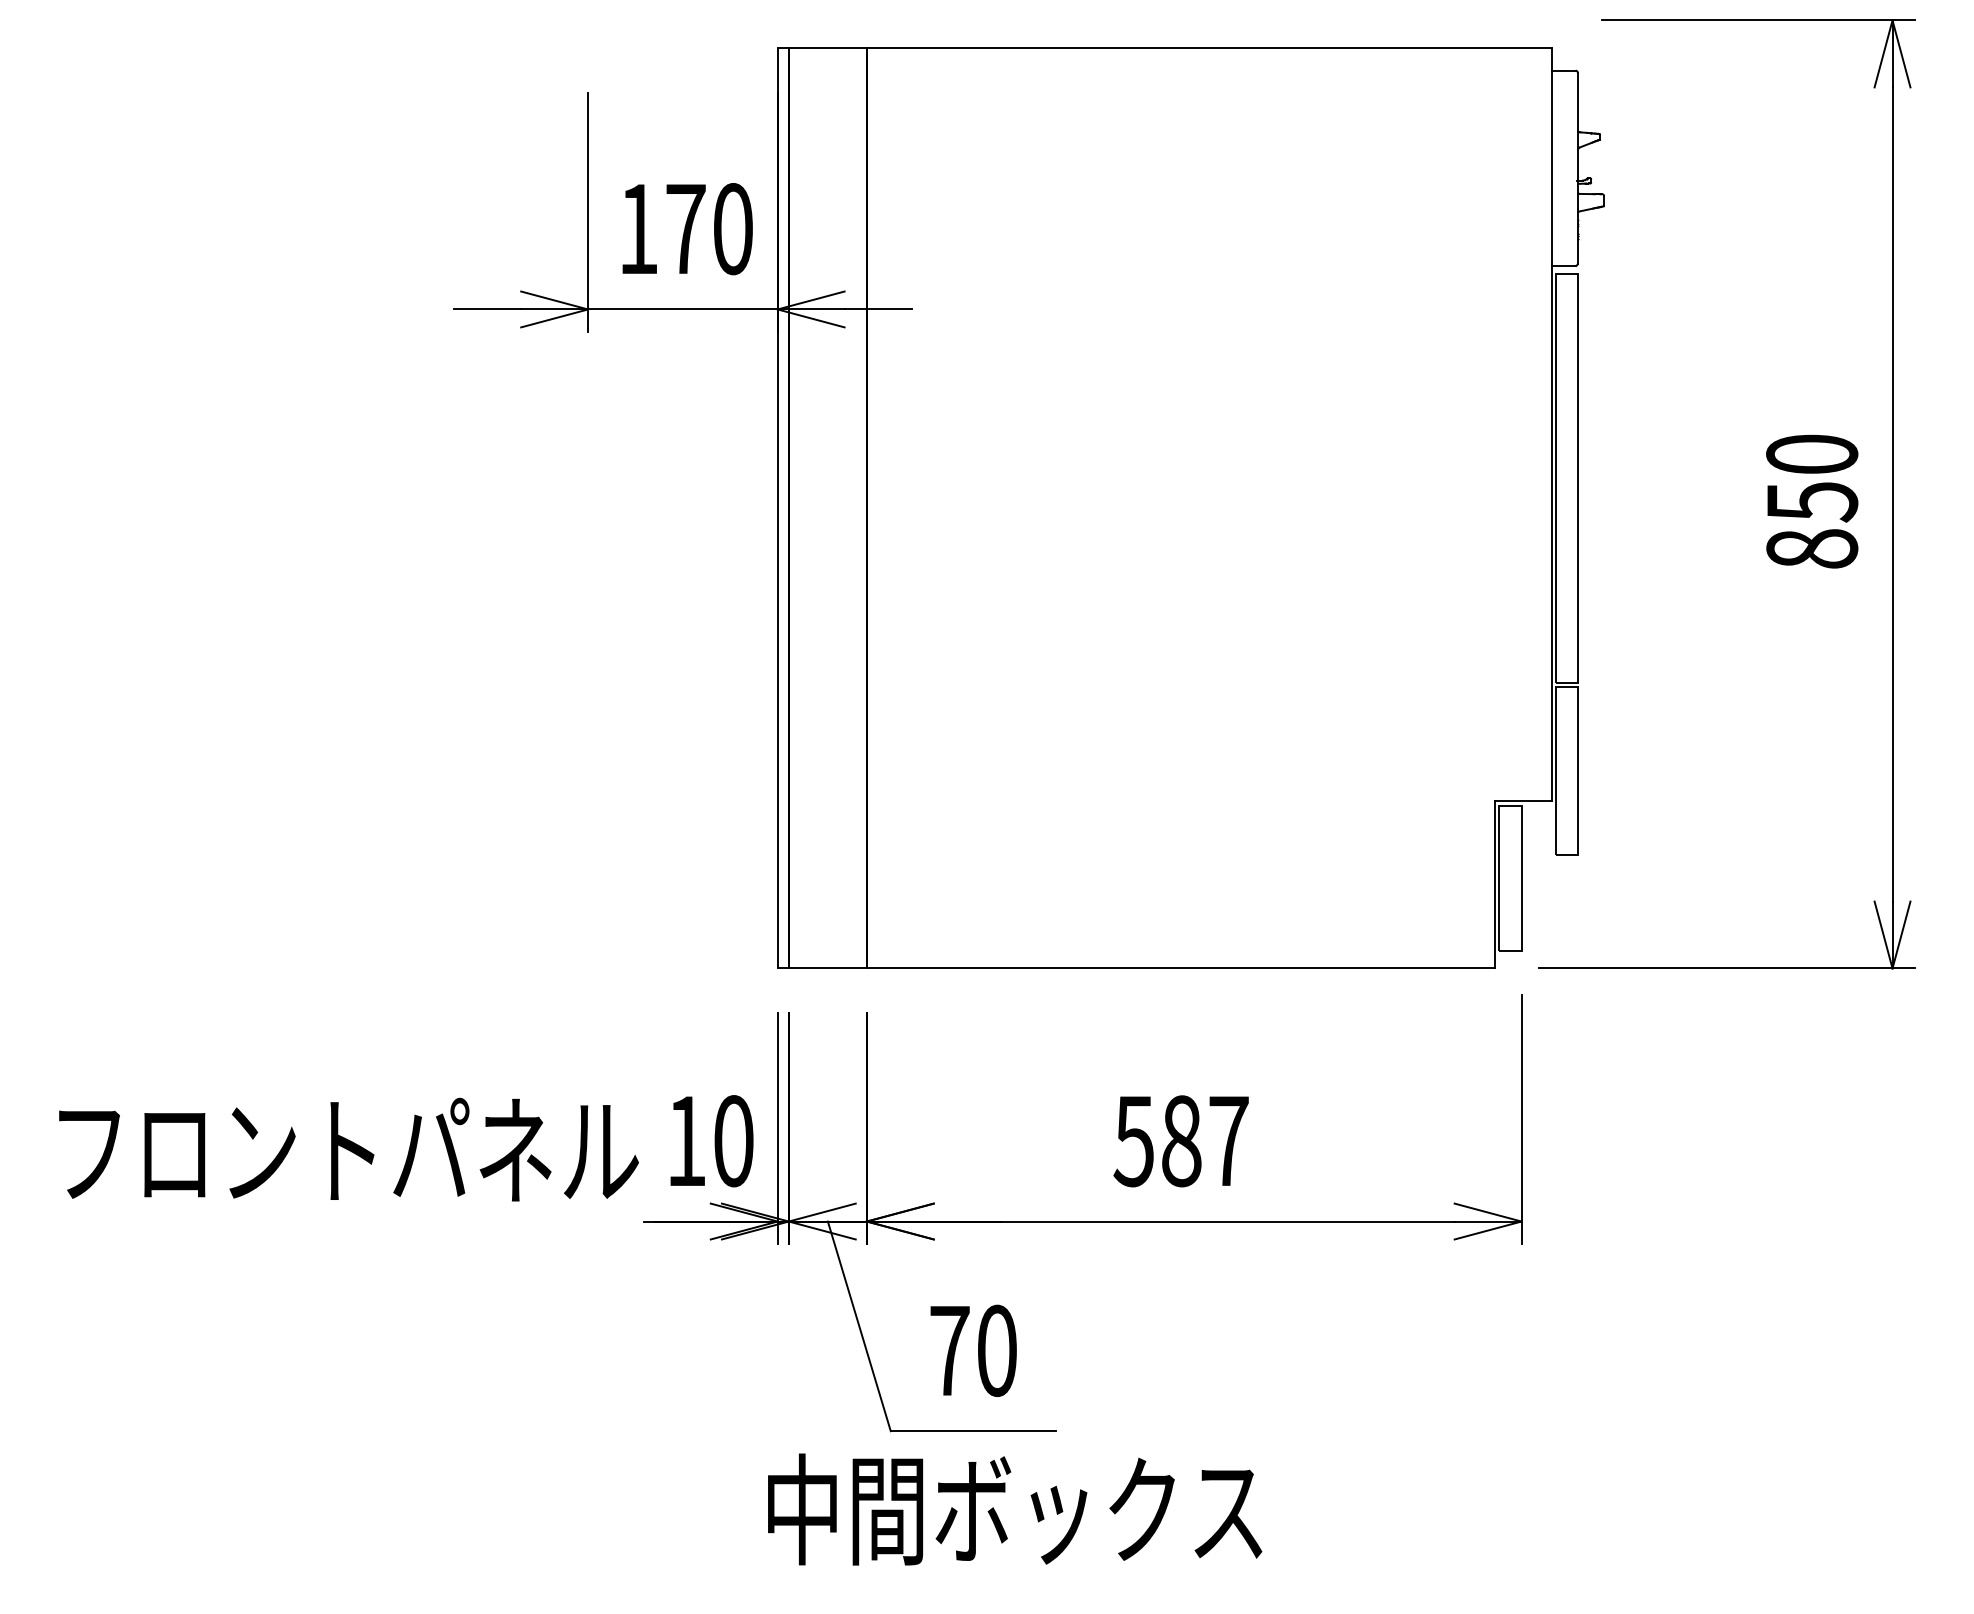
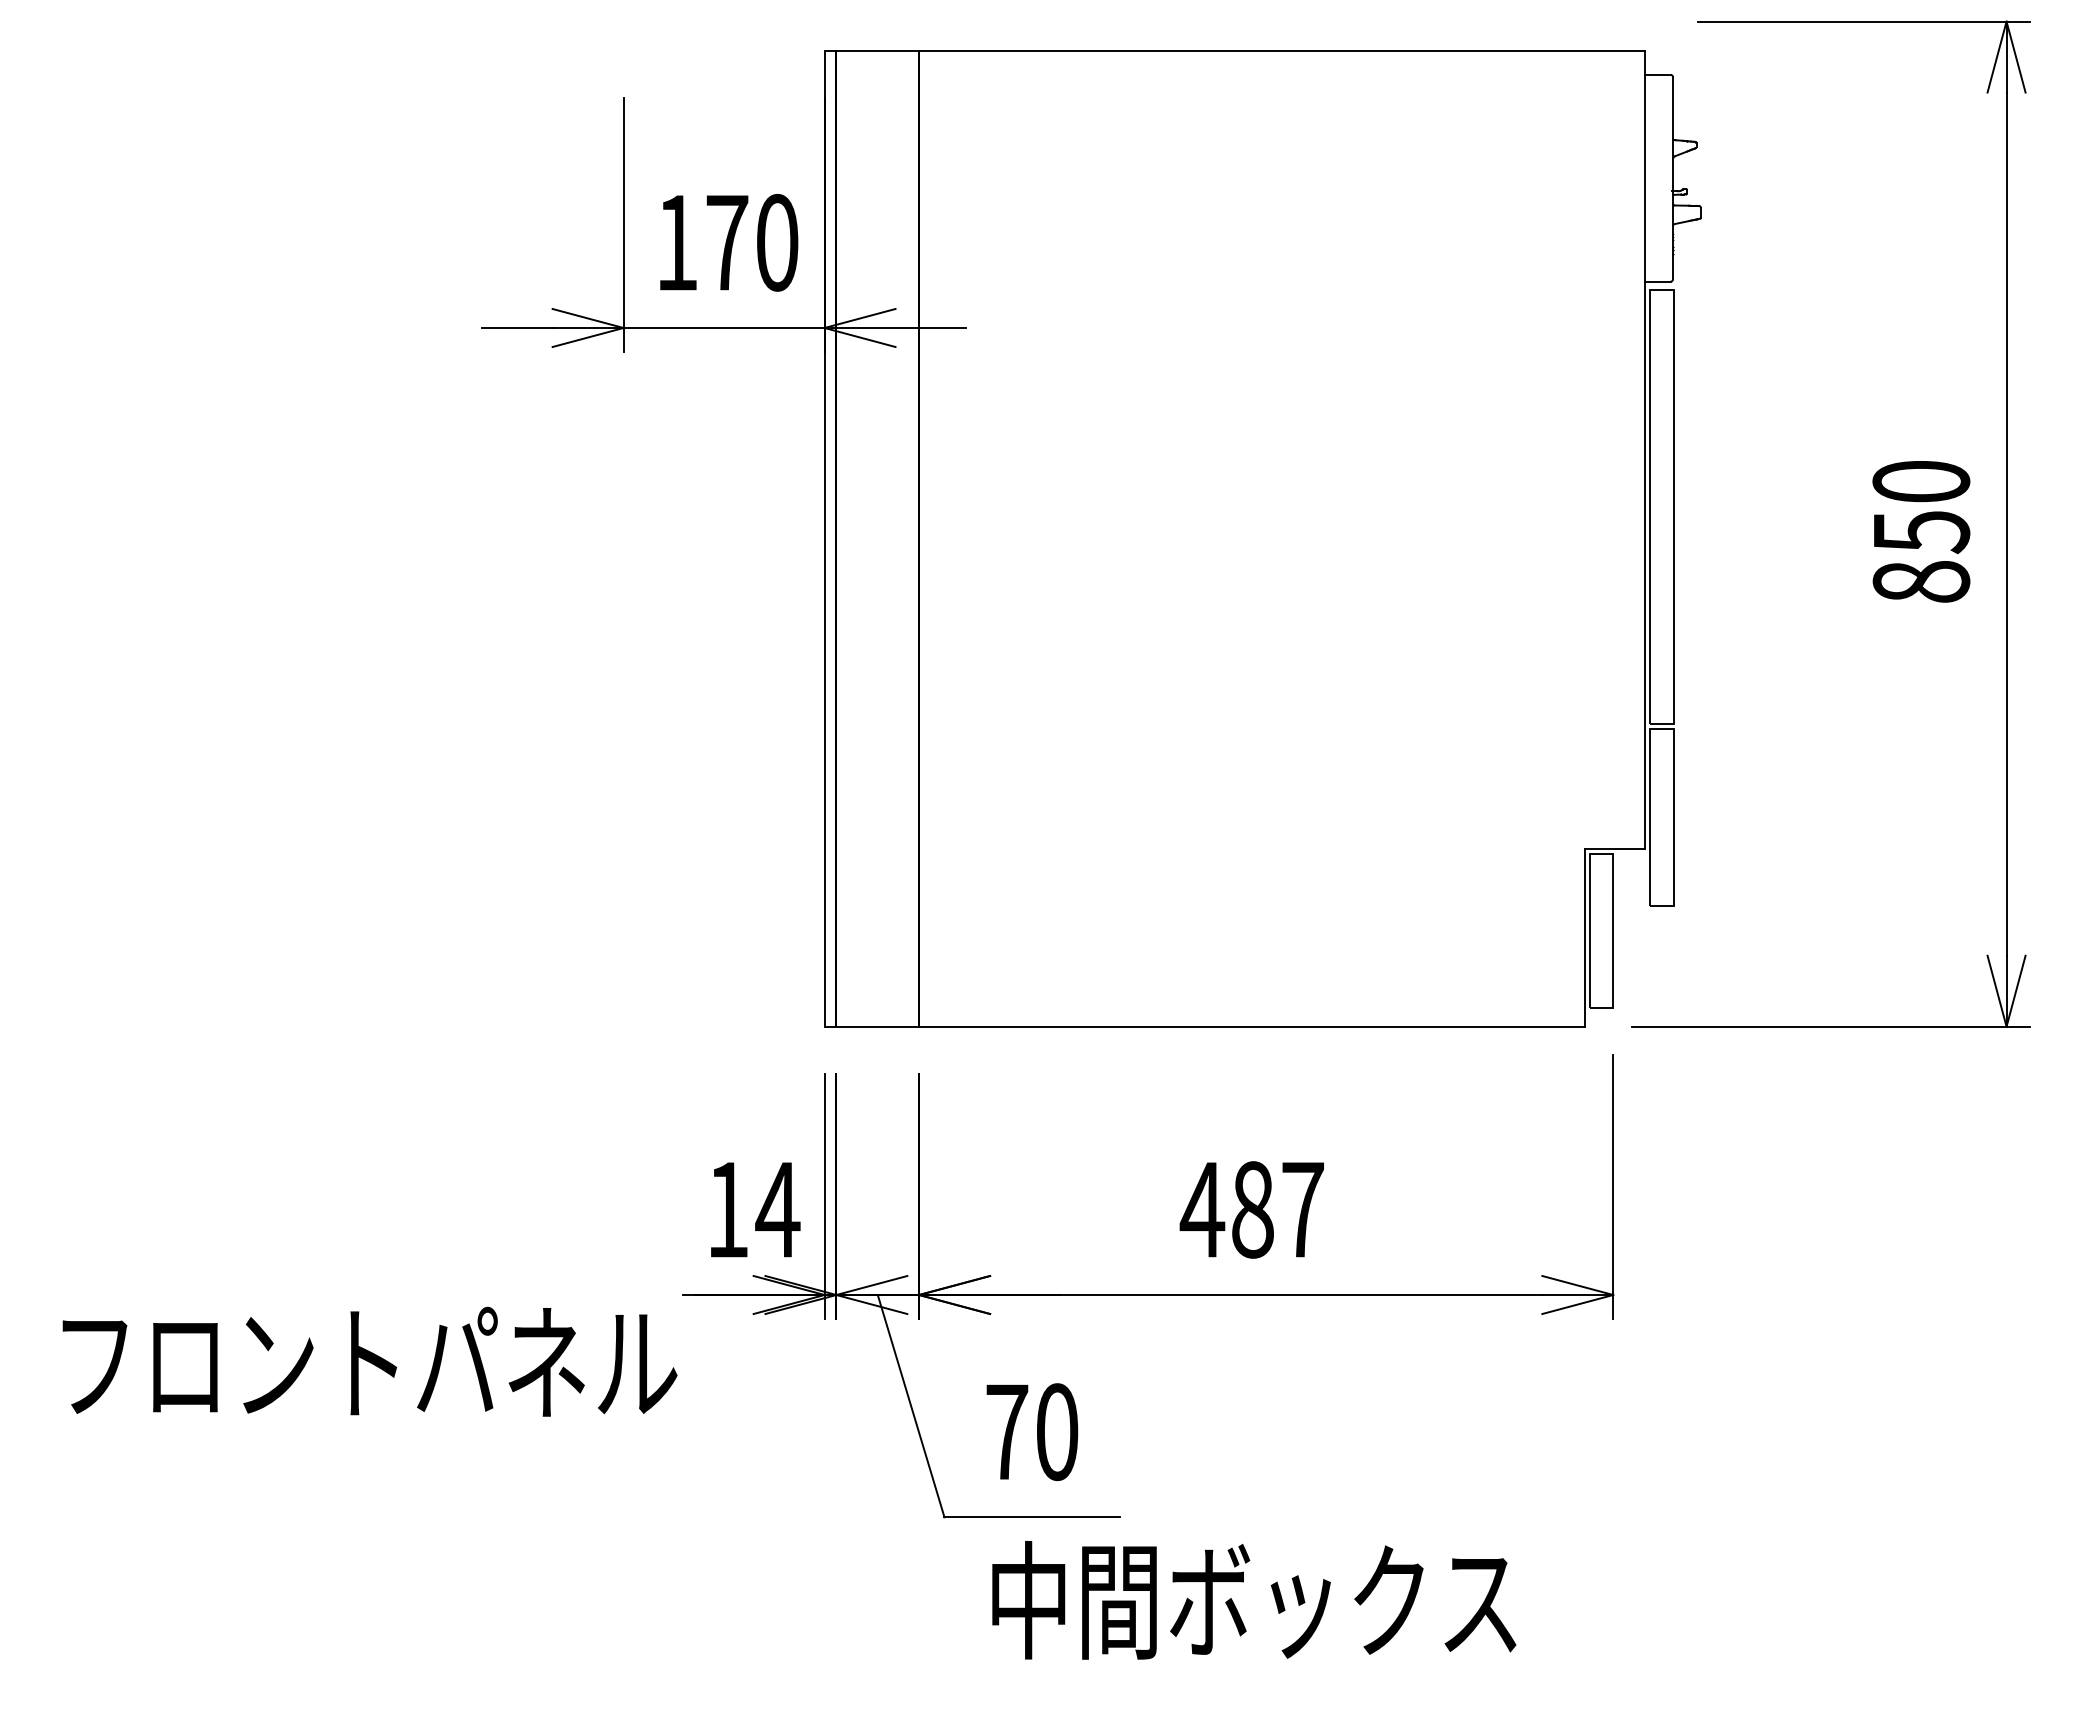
text: (733, 1140) -> (777, 1209), 10 -> 14
text: (1134, 1141) -> (1202, 1210), 587 -> 487
text: (348, 1149) -> (369, 1361), moved
text: (1015, 1509) -> (1254, 1600), moved

